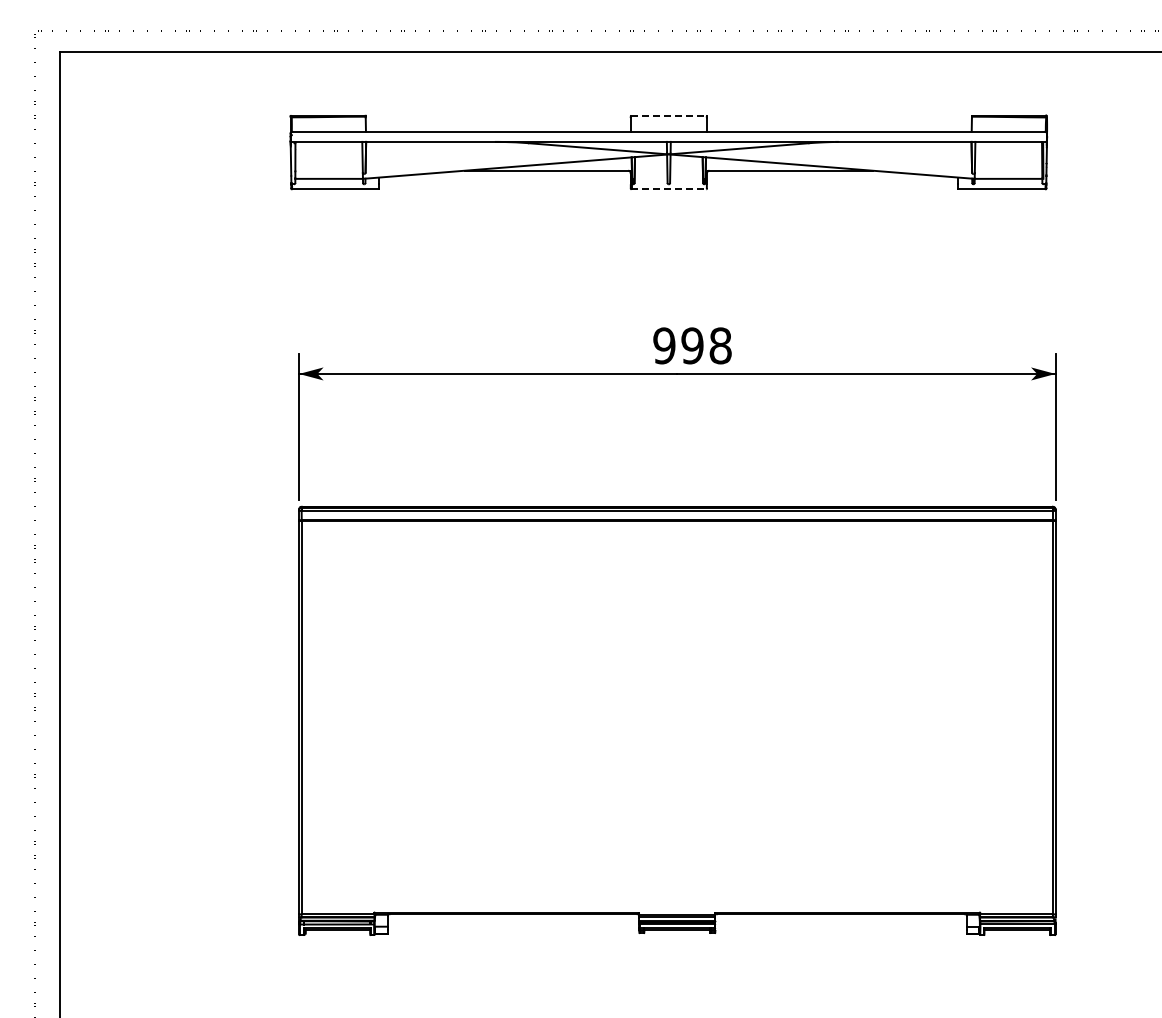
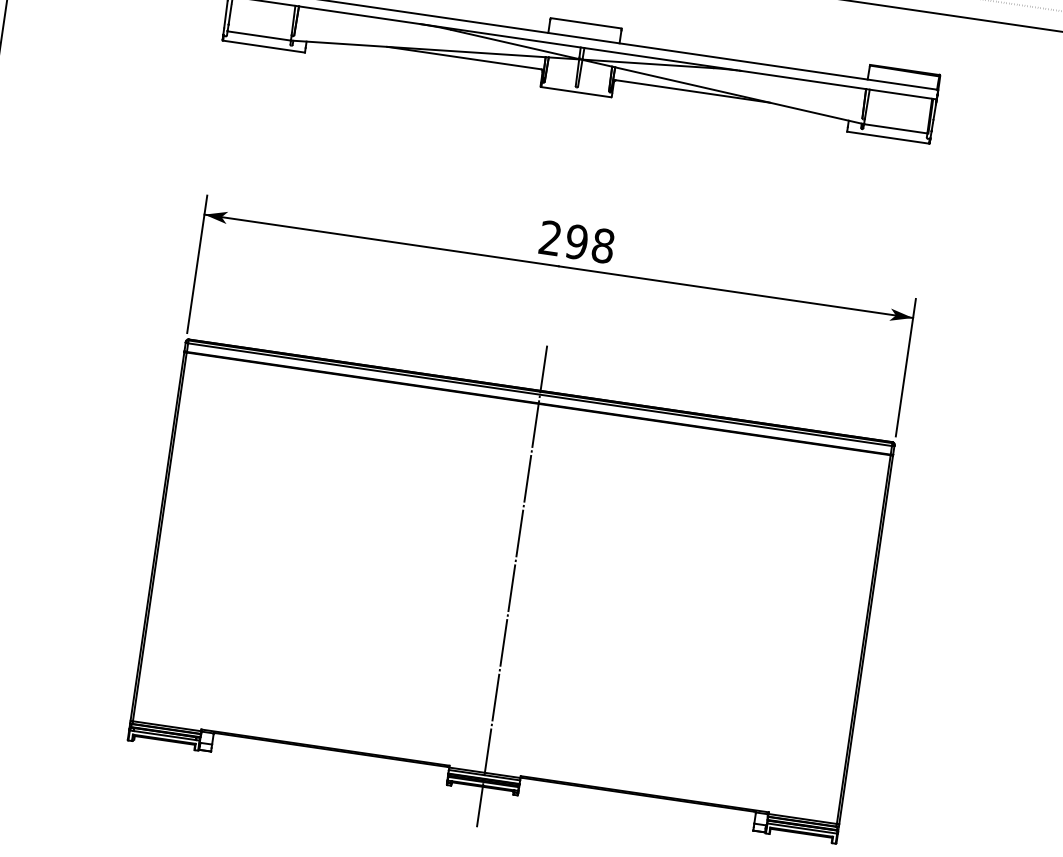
line: (668, 115) -> (585, 22), dashed -> solid
line: (668, 189) -> (575, 92), dashed -> solid
text: (664, 345) -> (550, 237), 998 -> 298
line: (677, 715) -> (512, 586), added

